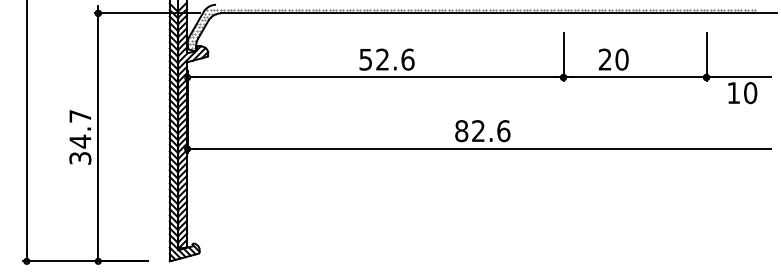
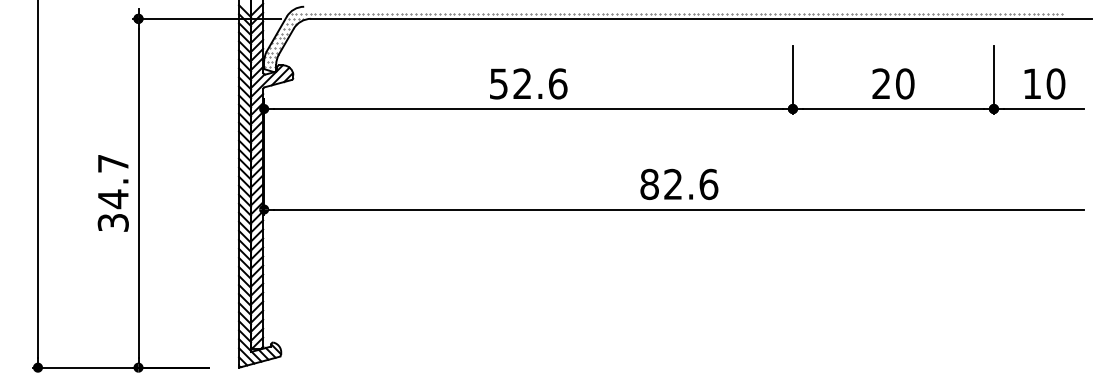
text: (386, 59) -> (528, 83), moved
text: (613, 59) -> (893, 83), moved
text: (742, 92) -> (1044, 83), moved

